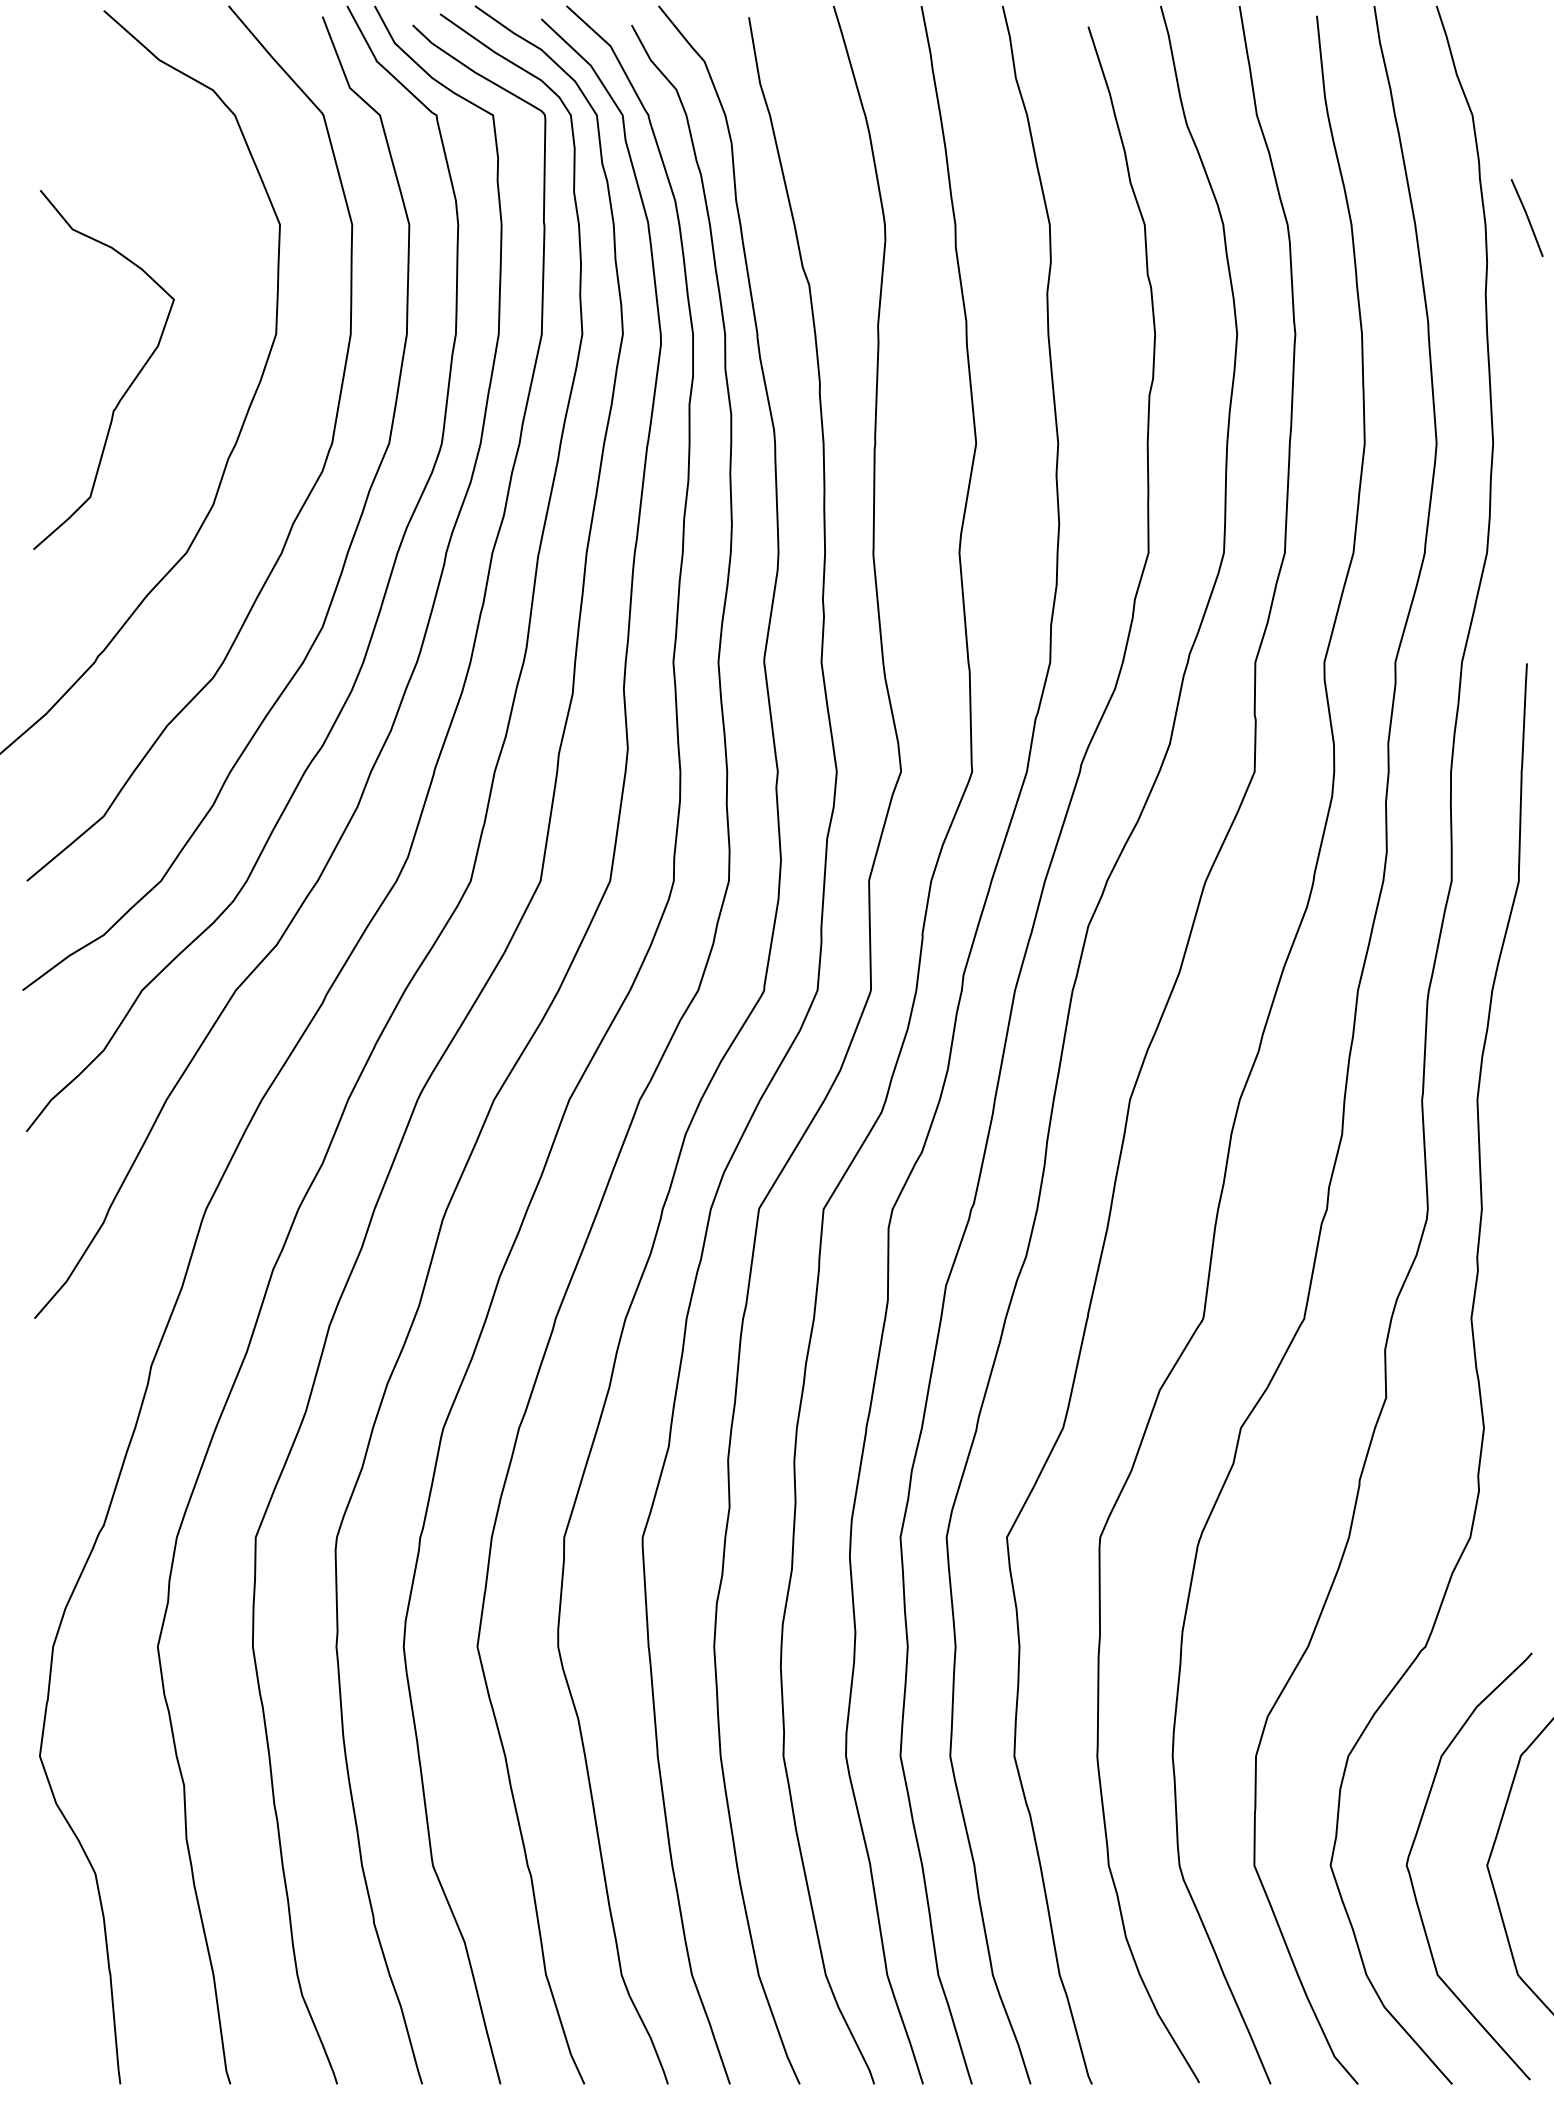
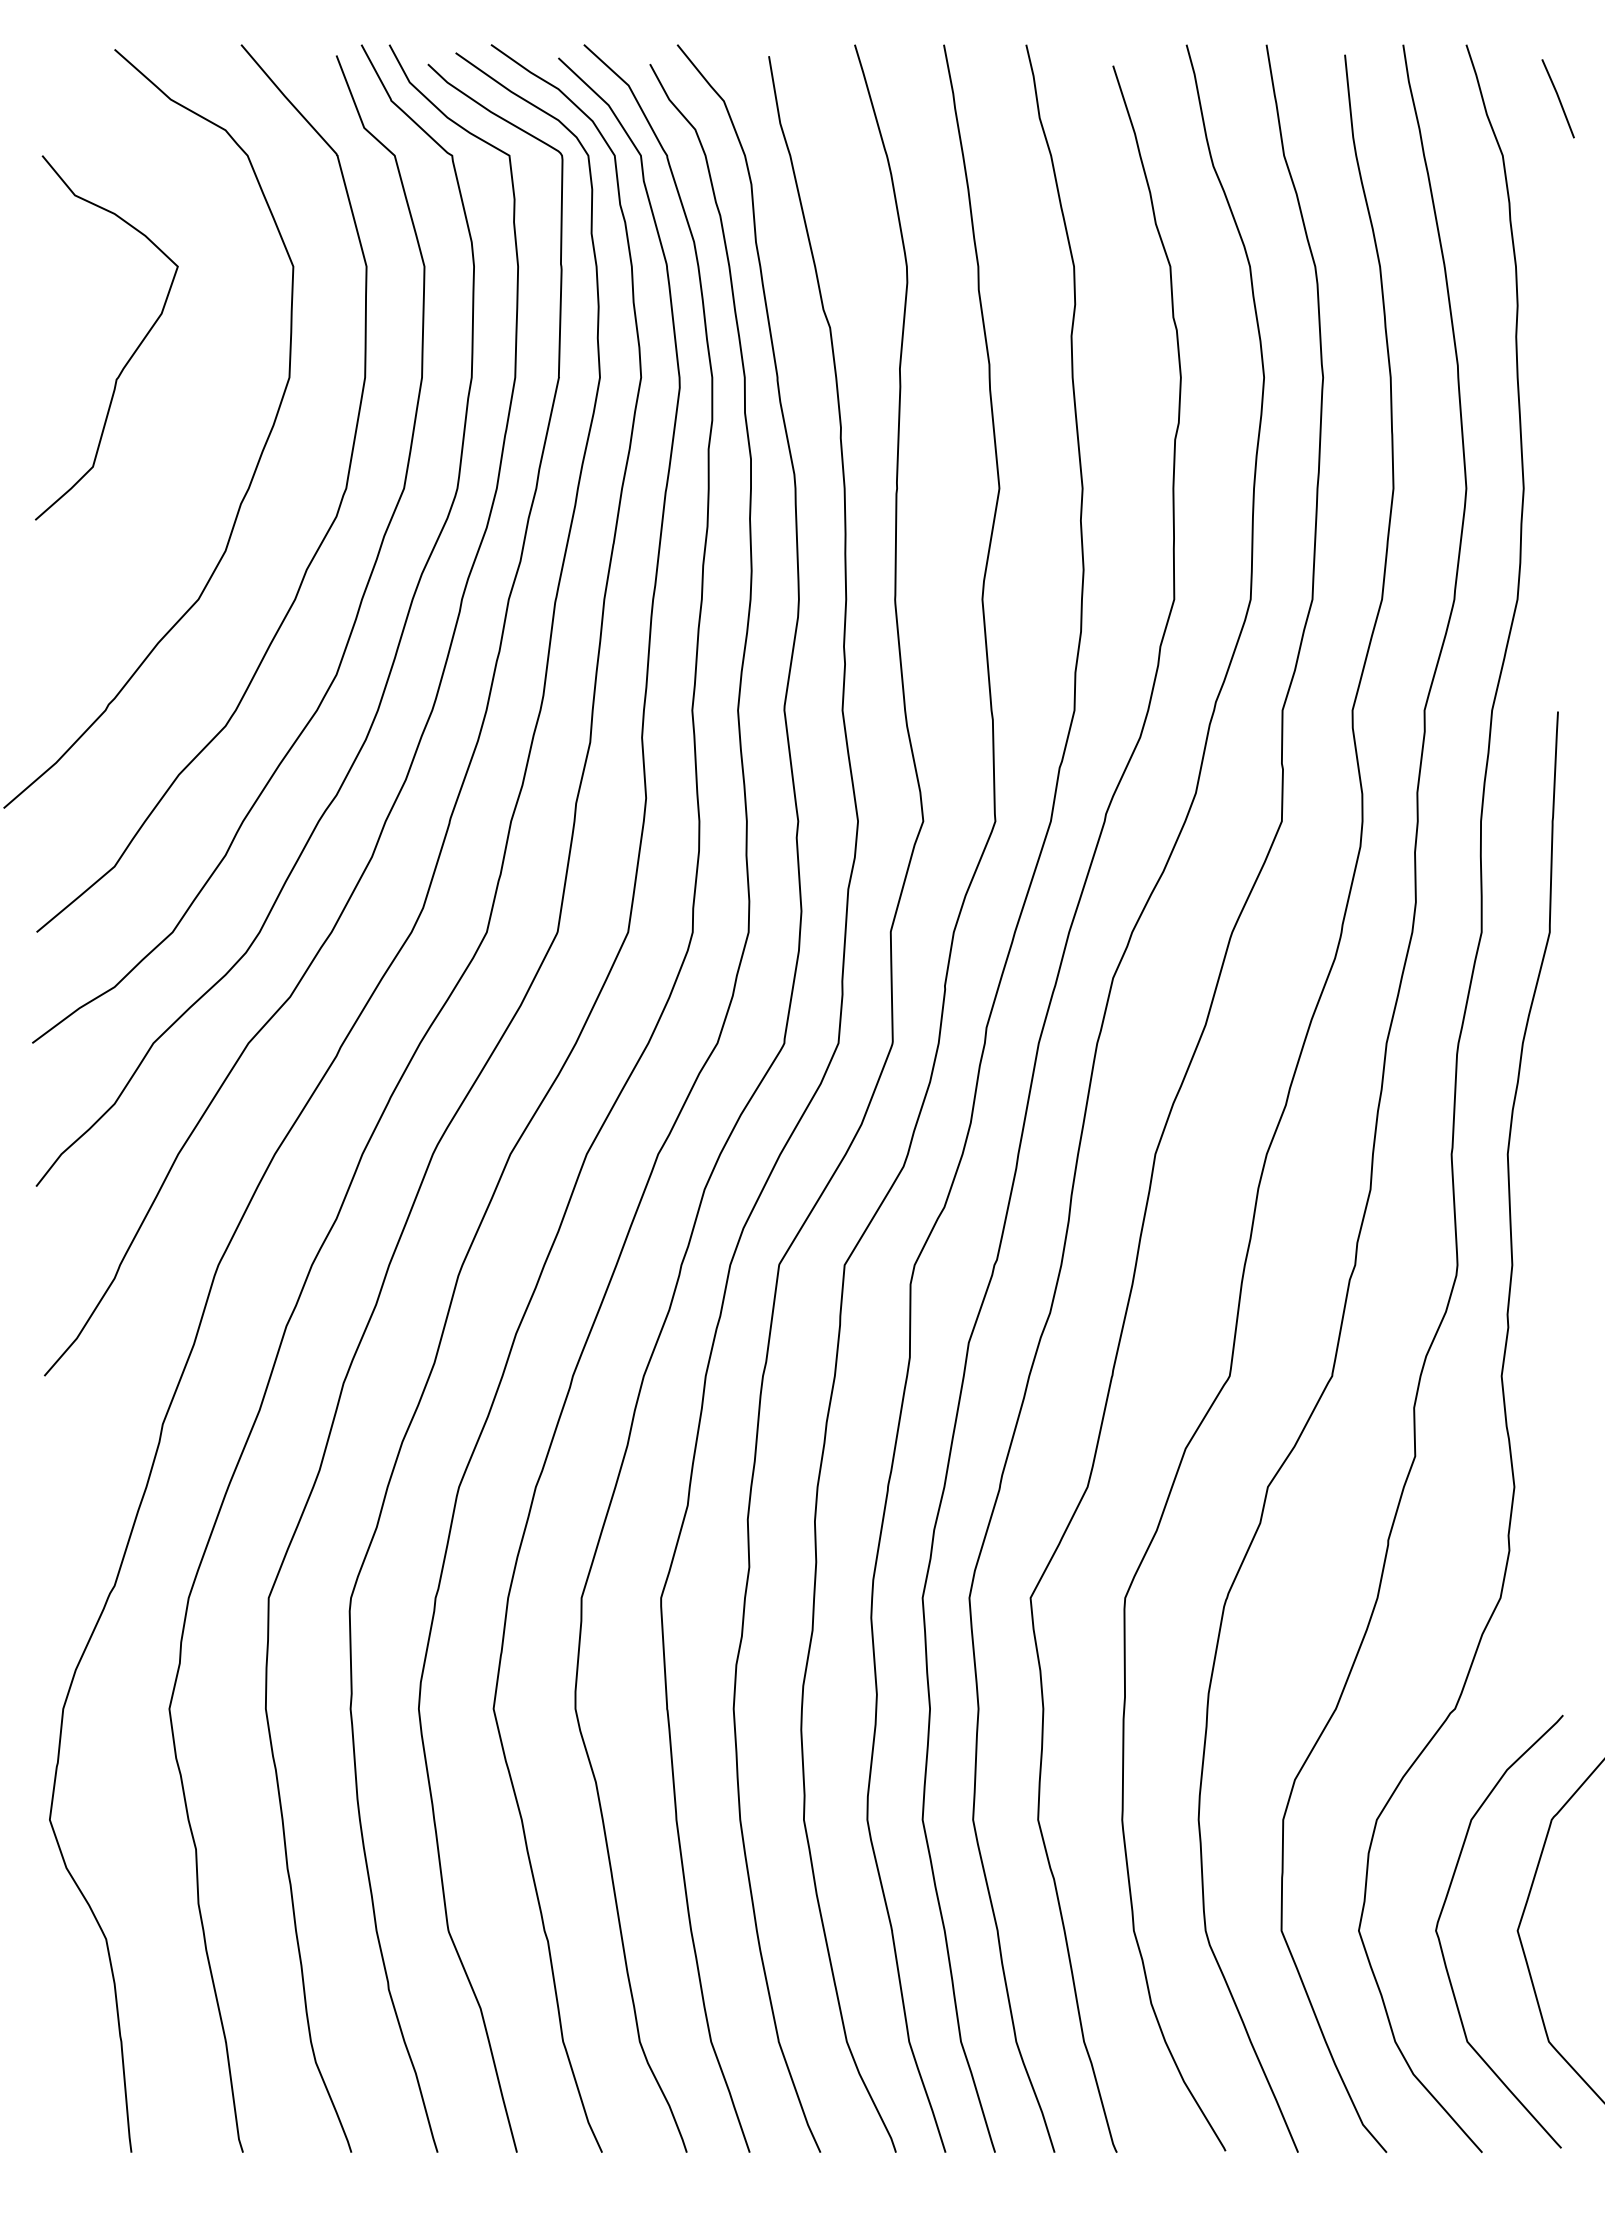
line: (1526, 216) -> (1557, 97), moved
curve: (129, 385) -> (132, 353), moved

